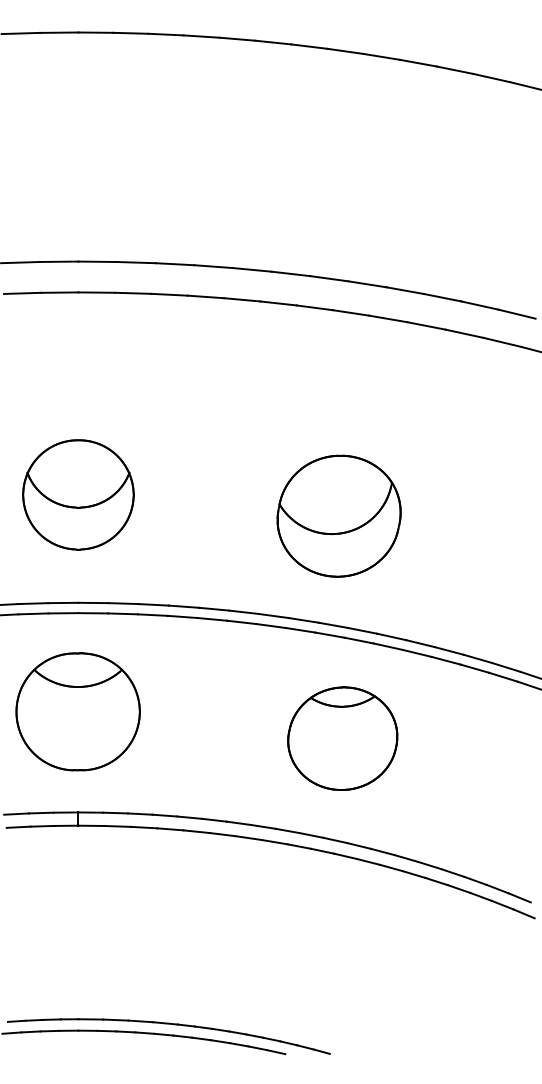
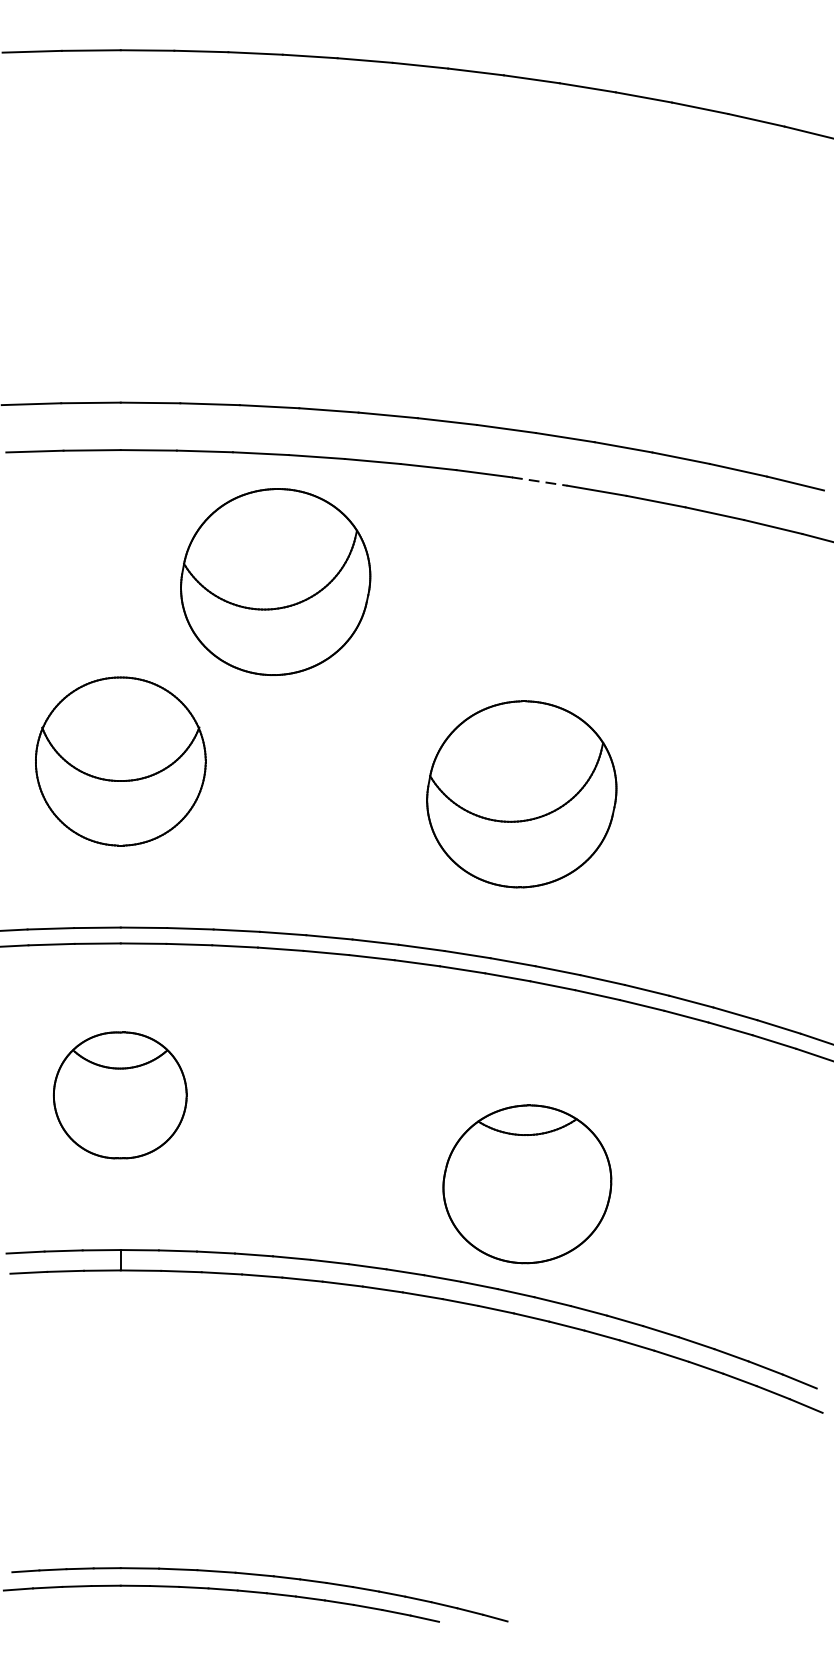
line: (351, 312) -> (540, 480), solid -> dashed
part: (178, 377) -> (274, 580), added
part: (77, 711) -> (119, 1094), size x0.7
part: (342, 738) -> (526, 1183), moved

